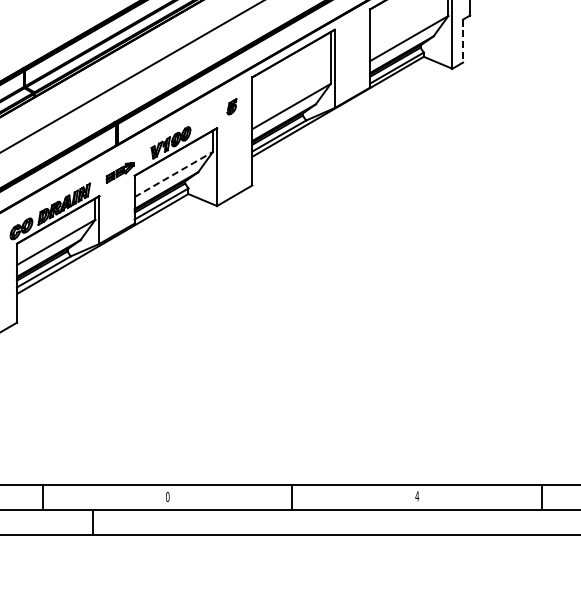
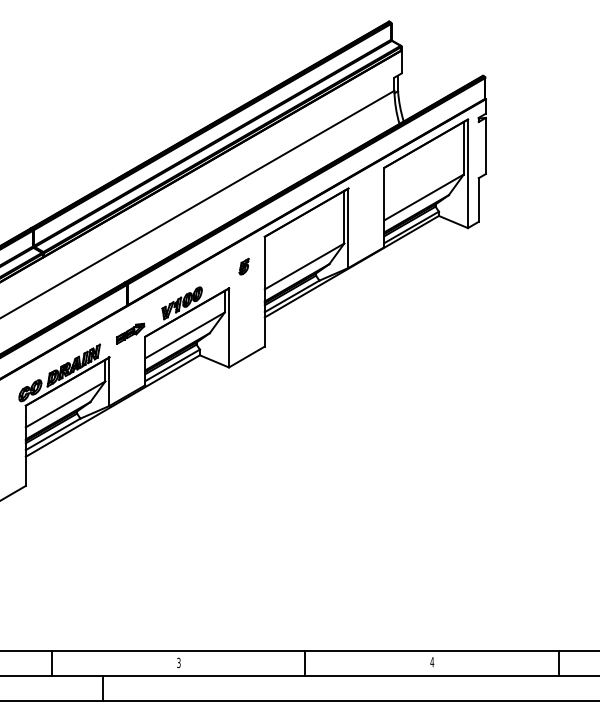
line: (462, 41) -> (478, 200), dashed -> solid
line: (174, 174) -> (185, 335), dashed -> solid
text: (167, 496) -> (178, 662), 0 -> 3

